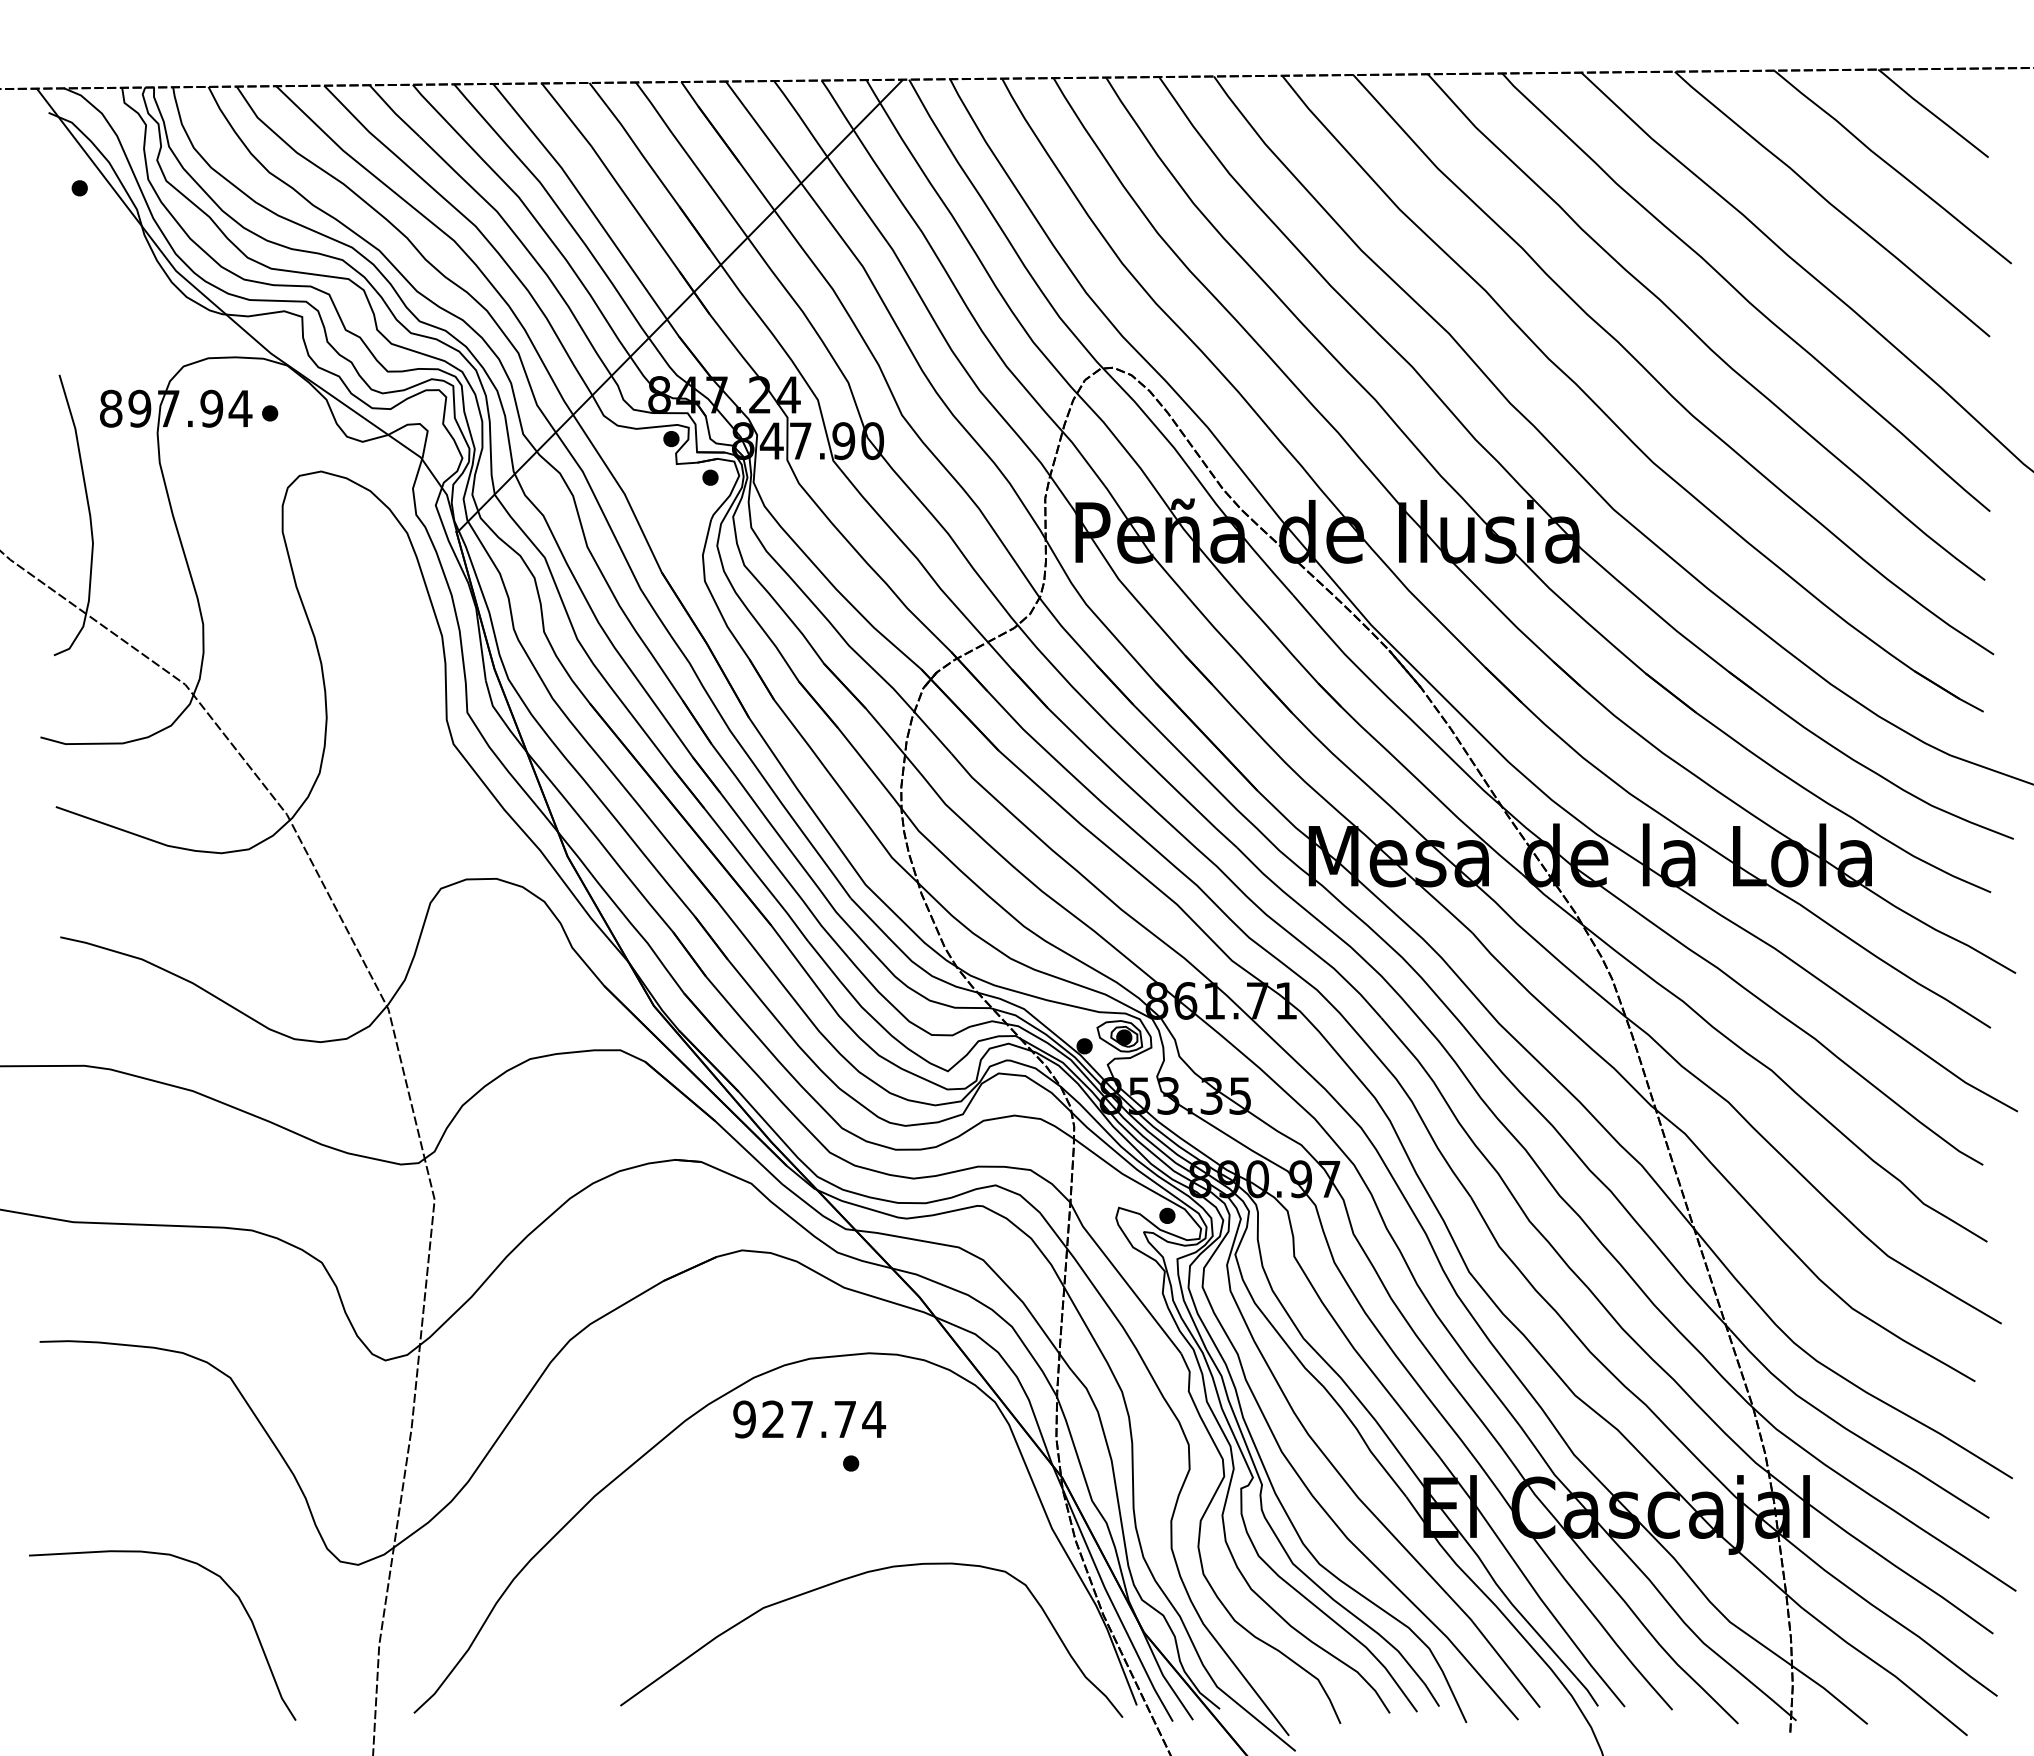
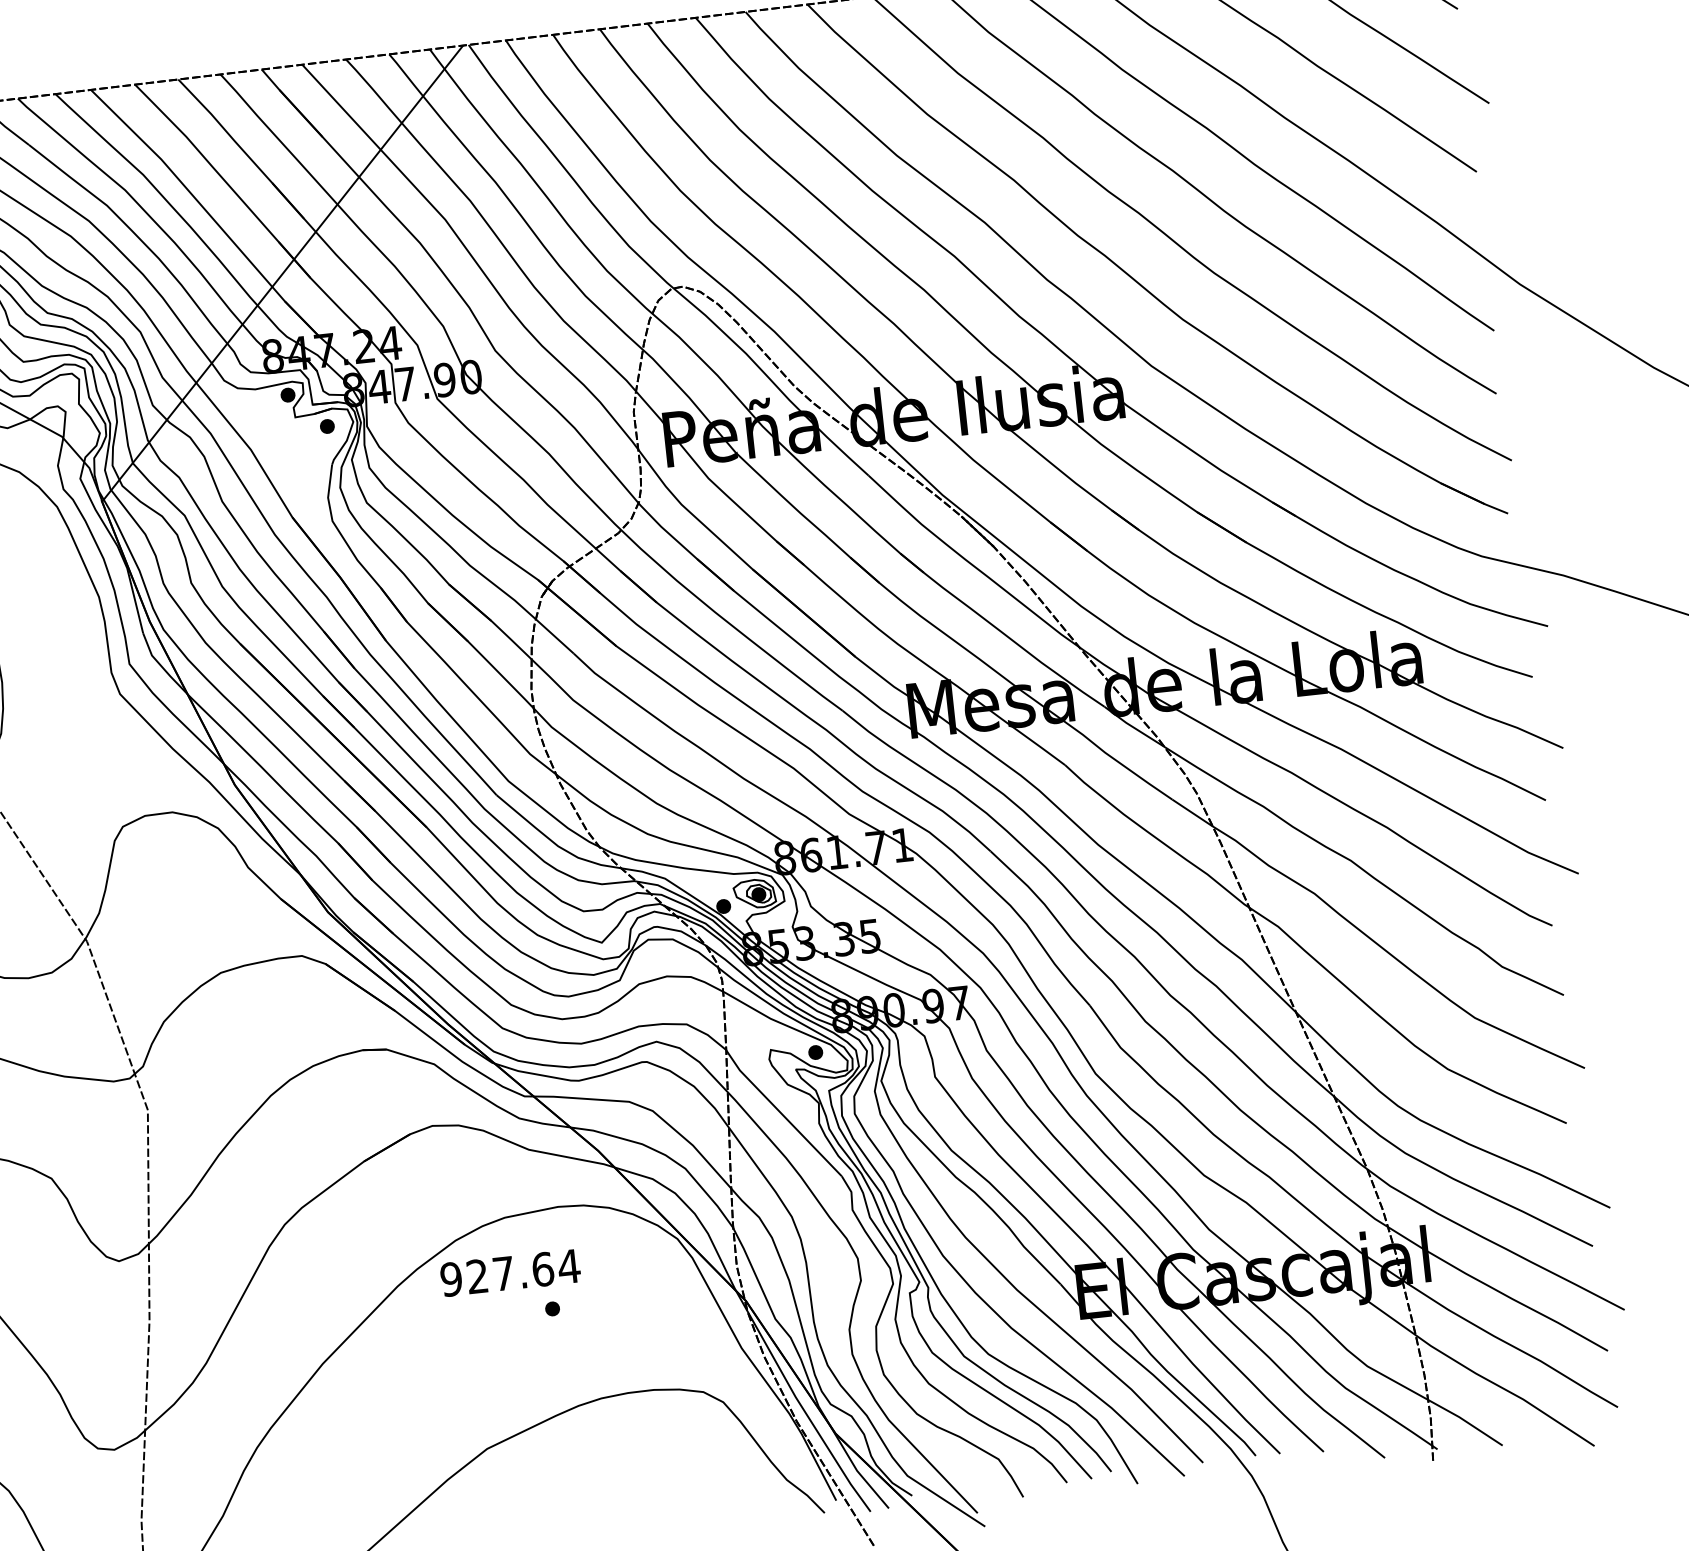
text: (845, 1419) -> (543, 1269), 927.74 -> 927.64

